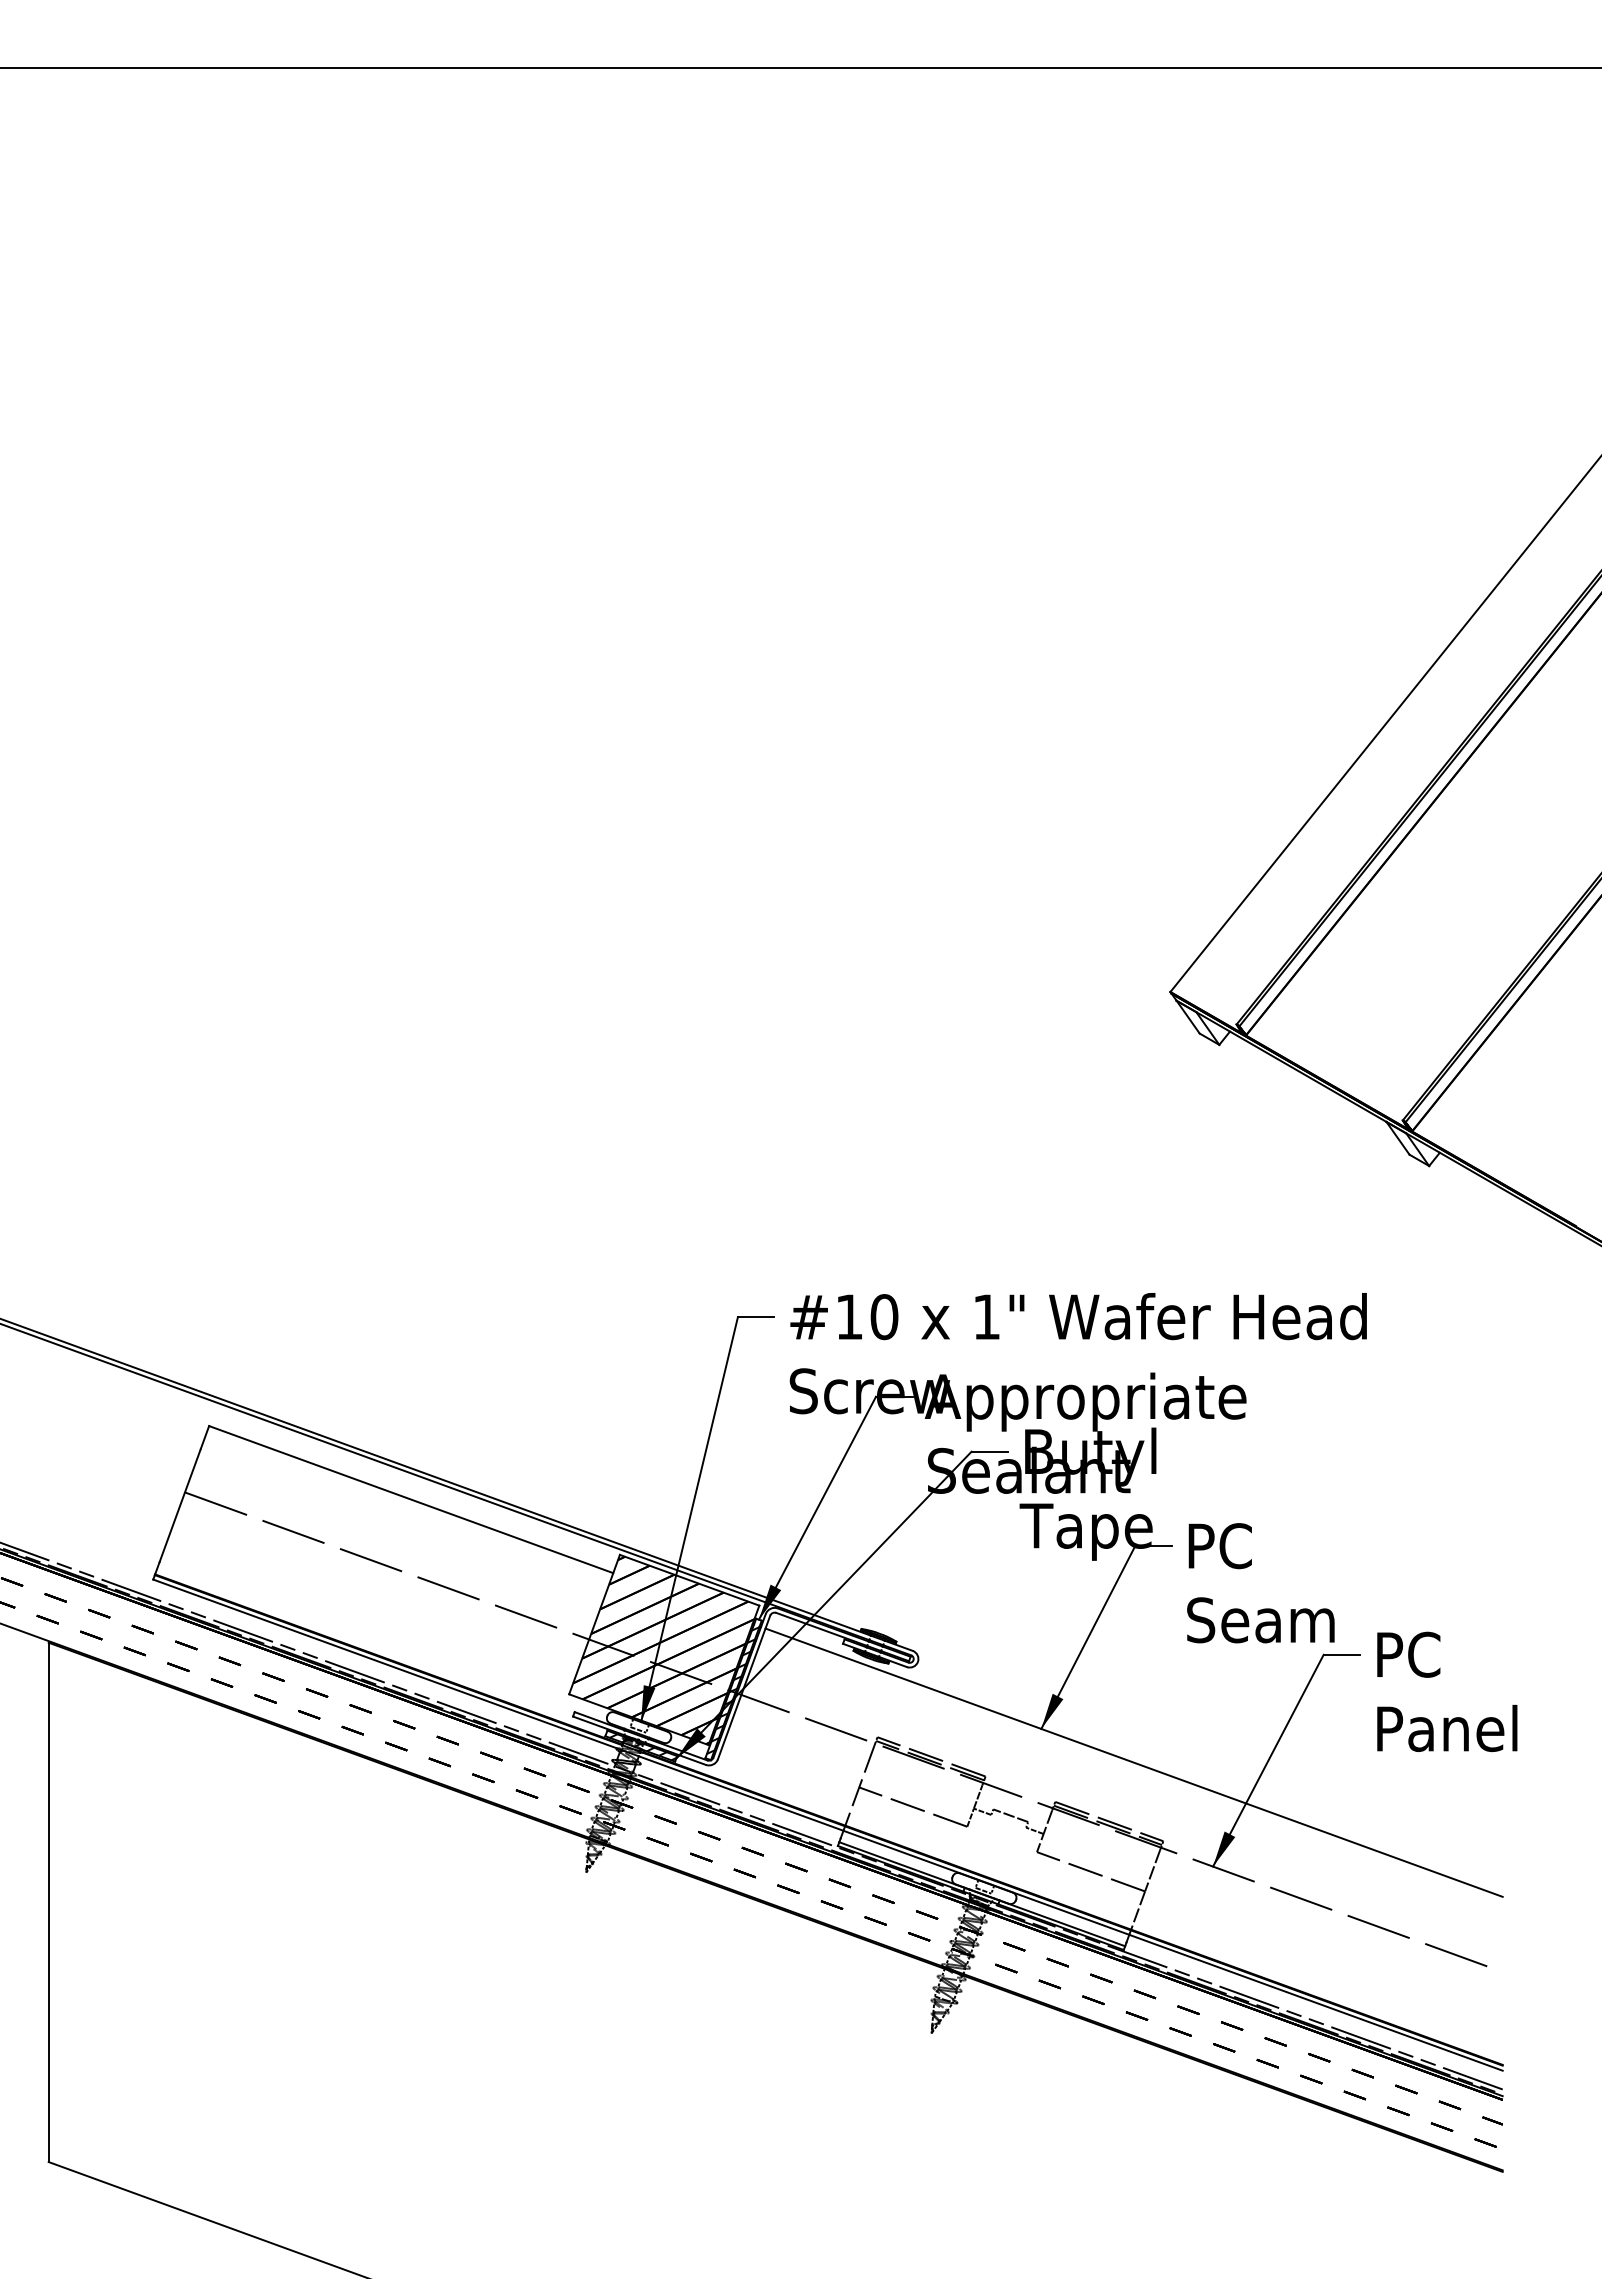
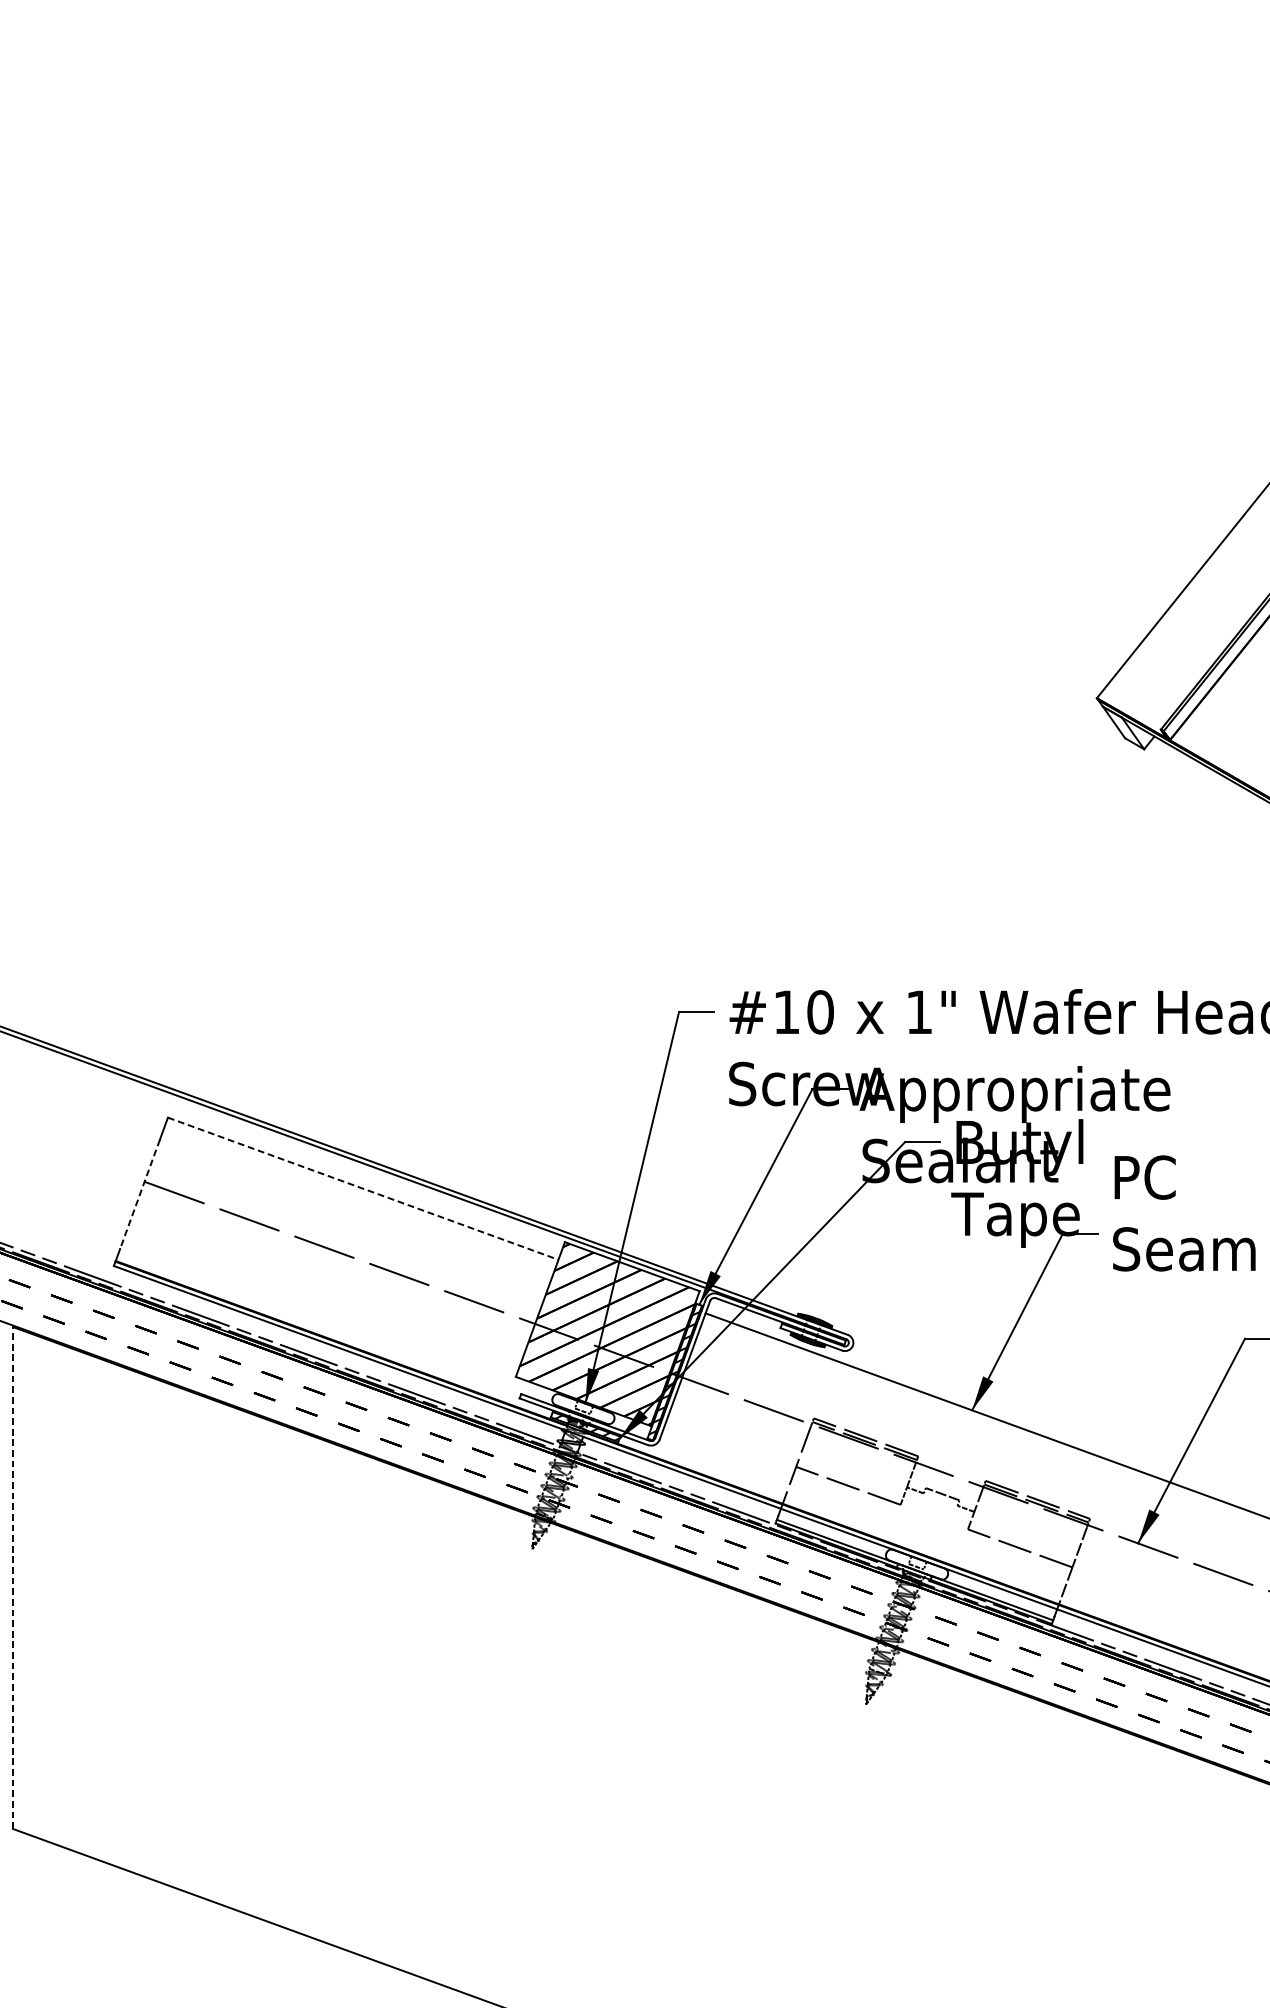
line: (411, 1499) -> (363, 1188), solid -> dashed
line: (180, 1505) -> (140, 1194), solid -> dashed
text: (1260, 1583) -> (1183, 1213), moved
line: (48, 1902) -> (12, 1578), solid -> dashed

